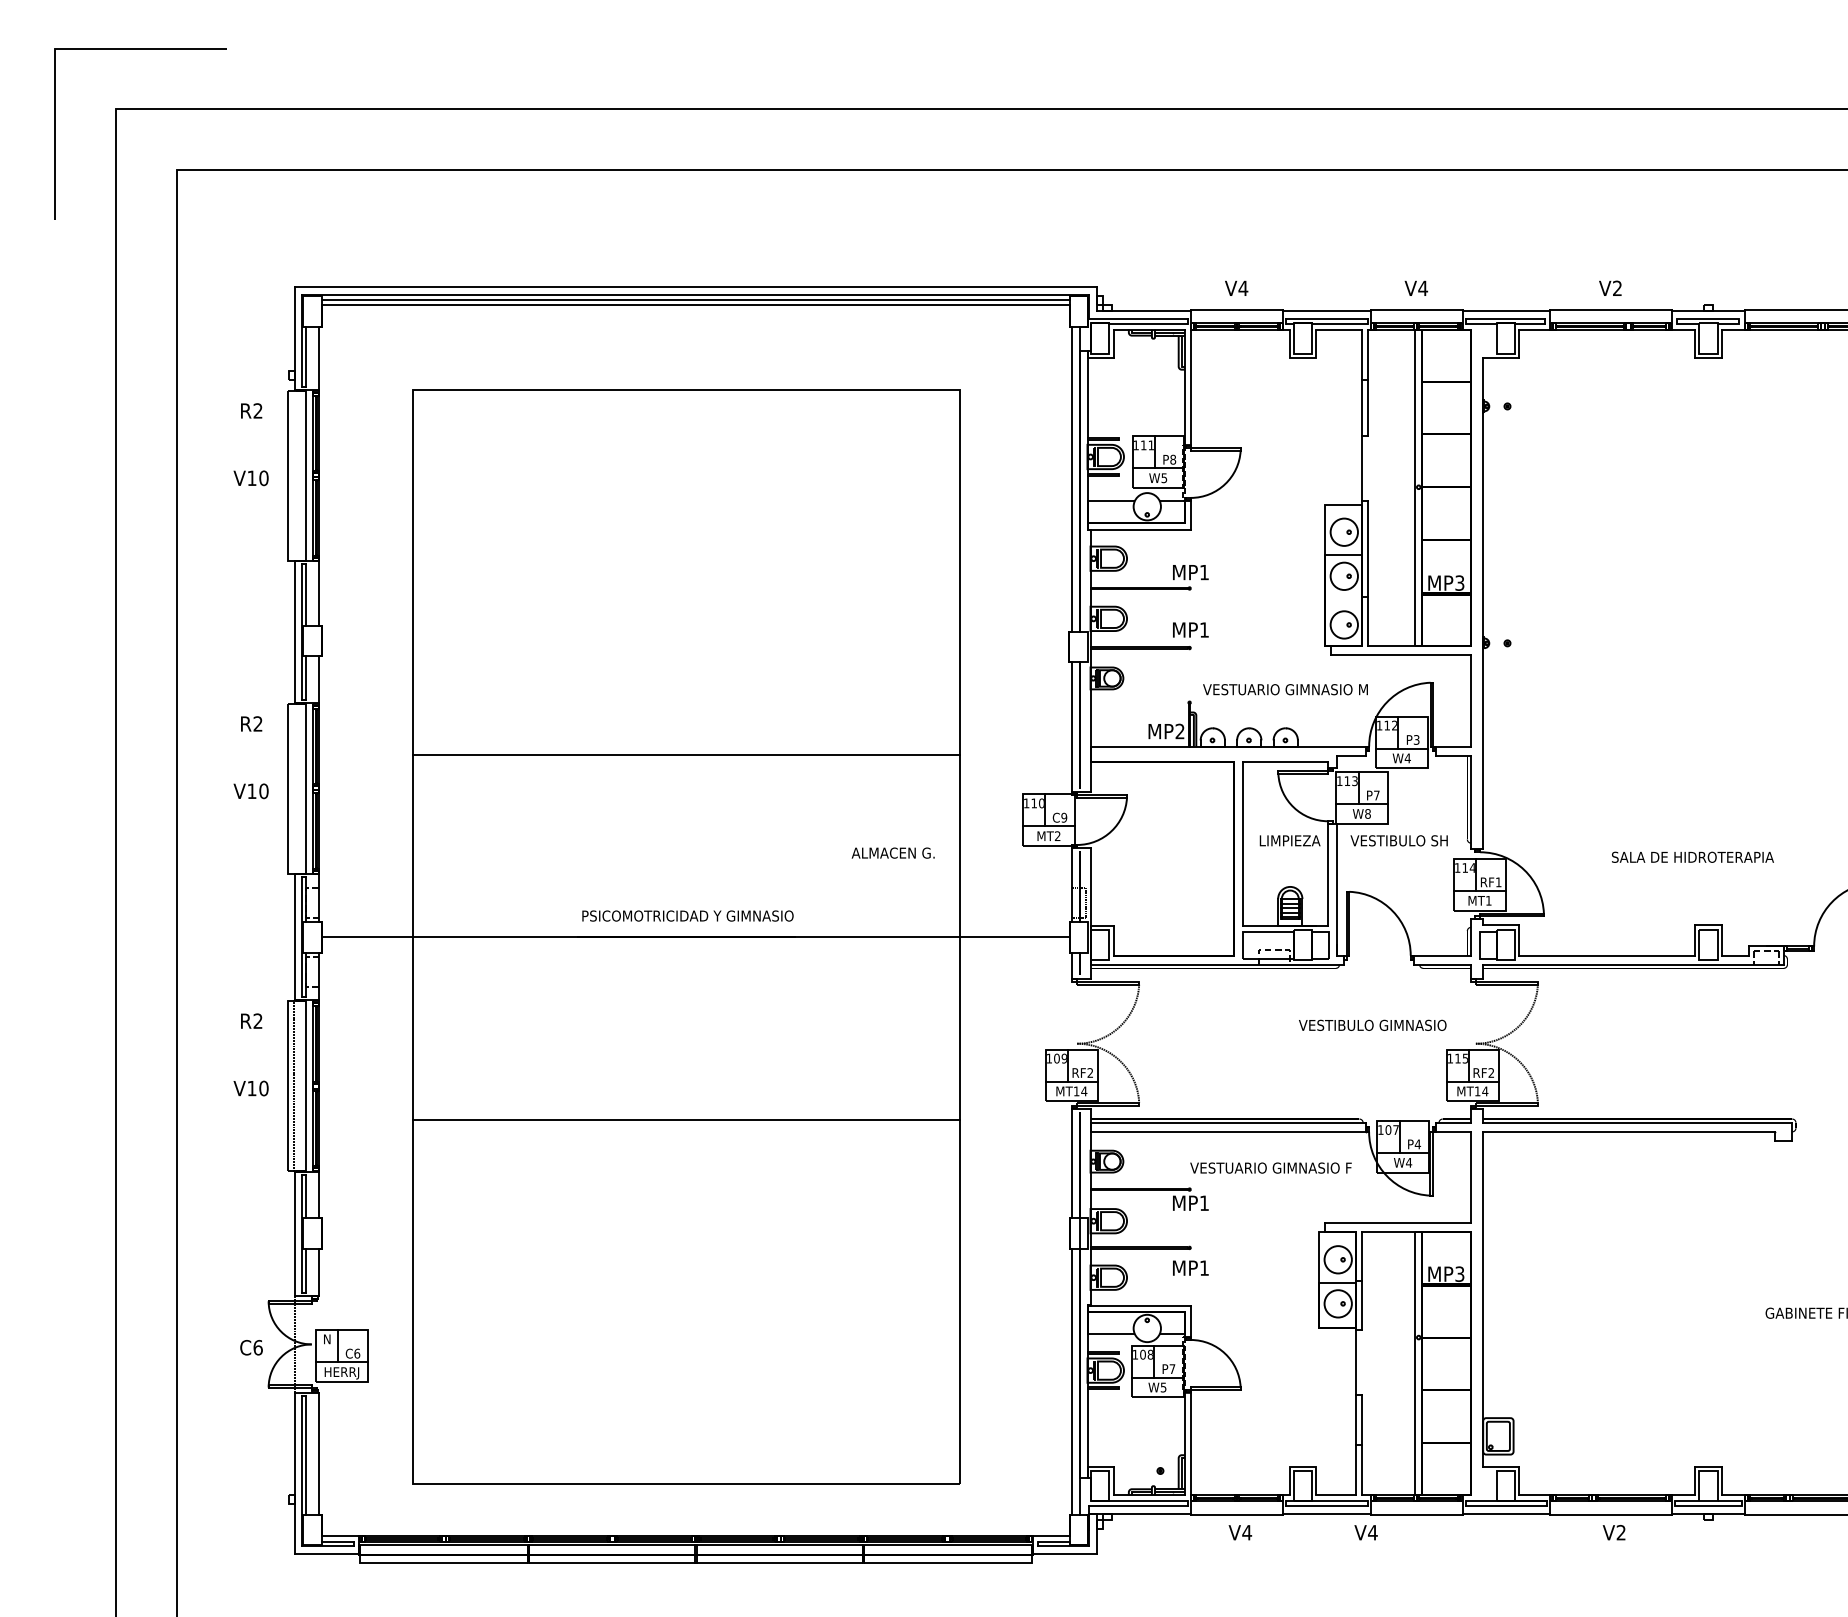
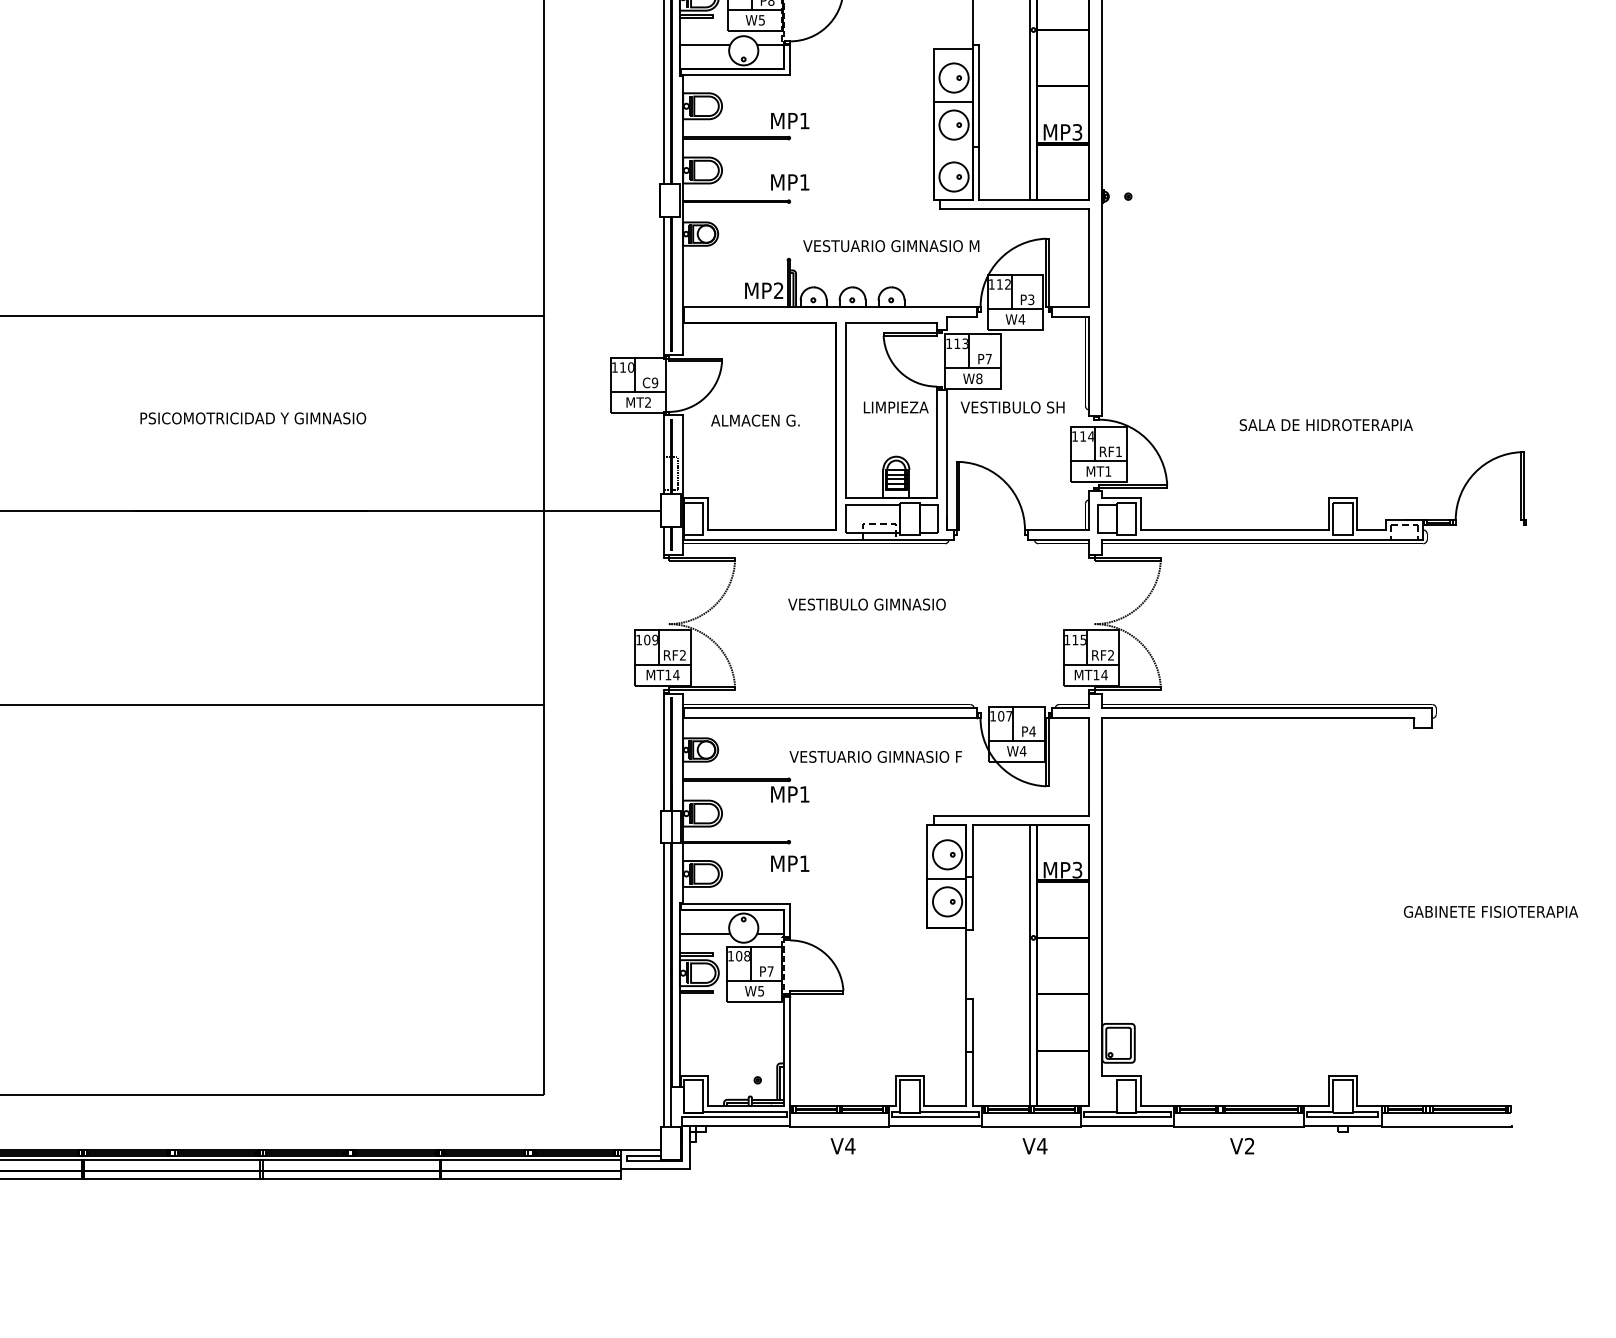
text: (892, 852) -> (754, 419), moved
text: (687, 915) -> (252, 417), moved
text: (1372, 1024) -> (866, 603), moved
text: (1365, 1532) -> (1034, 1145), moved

